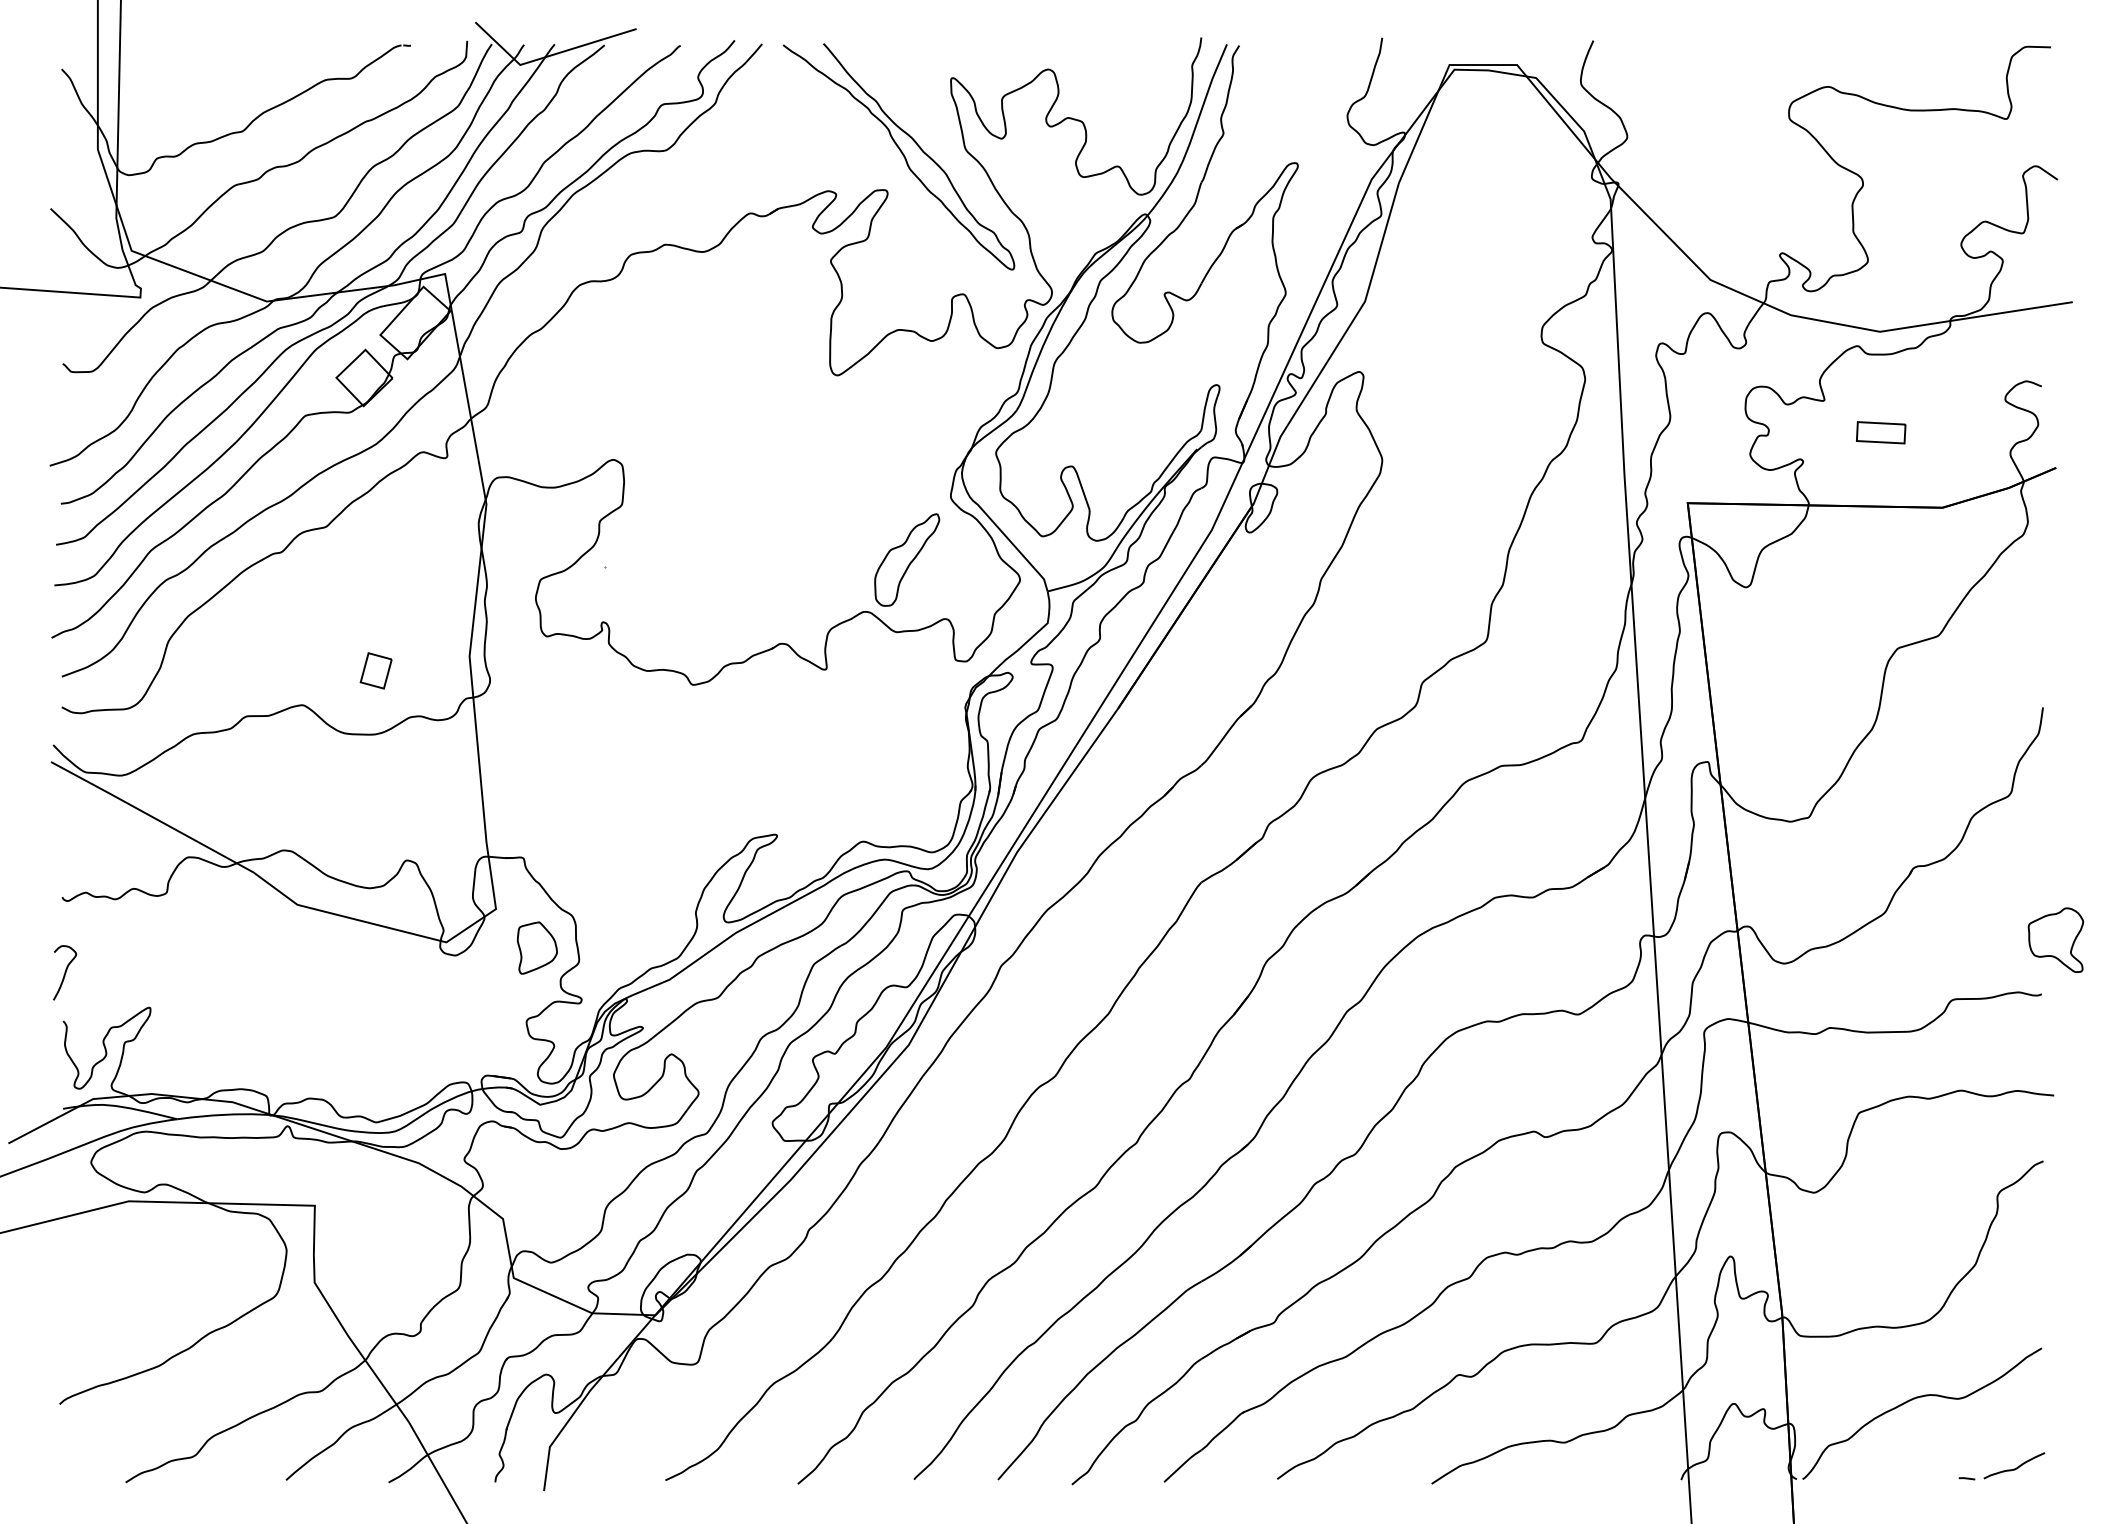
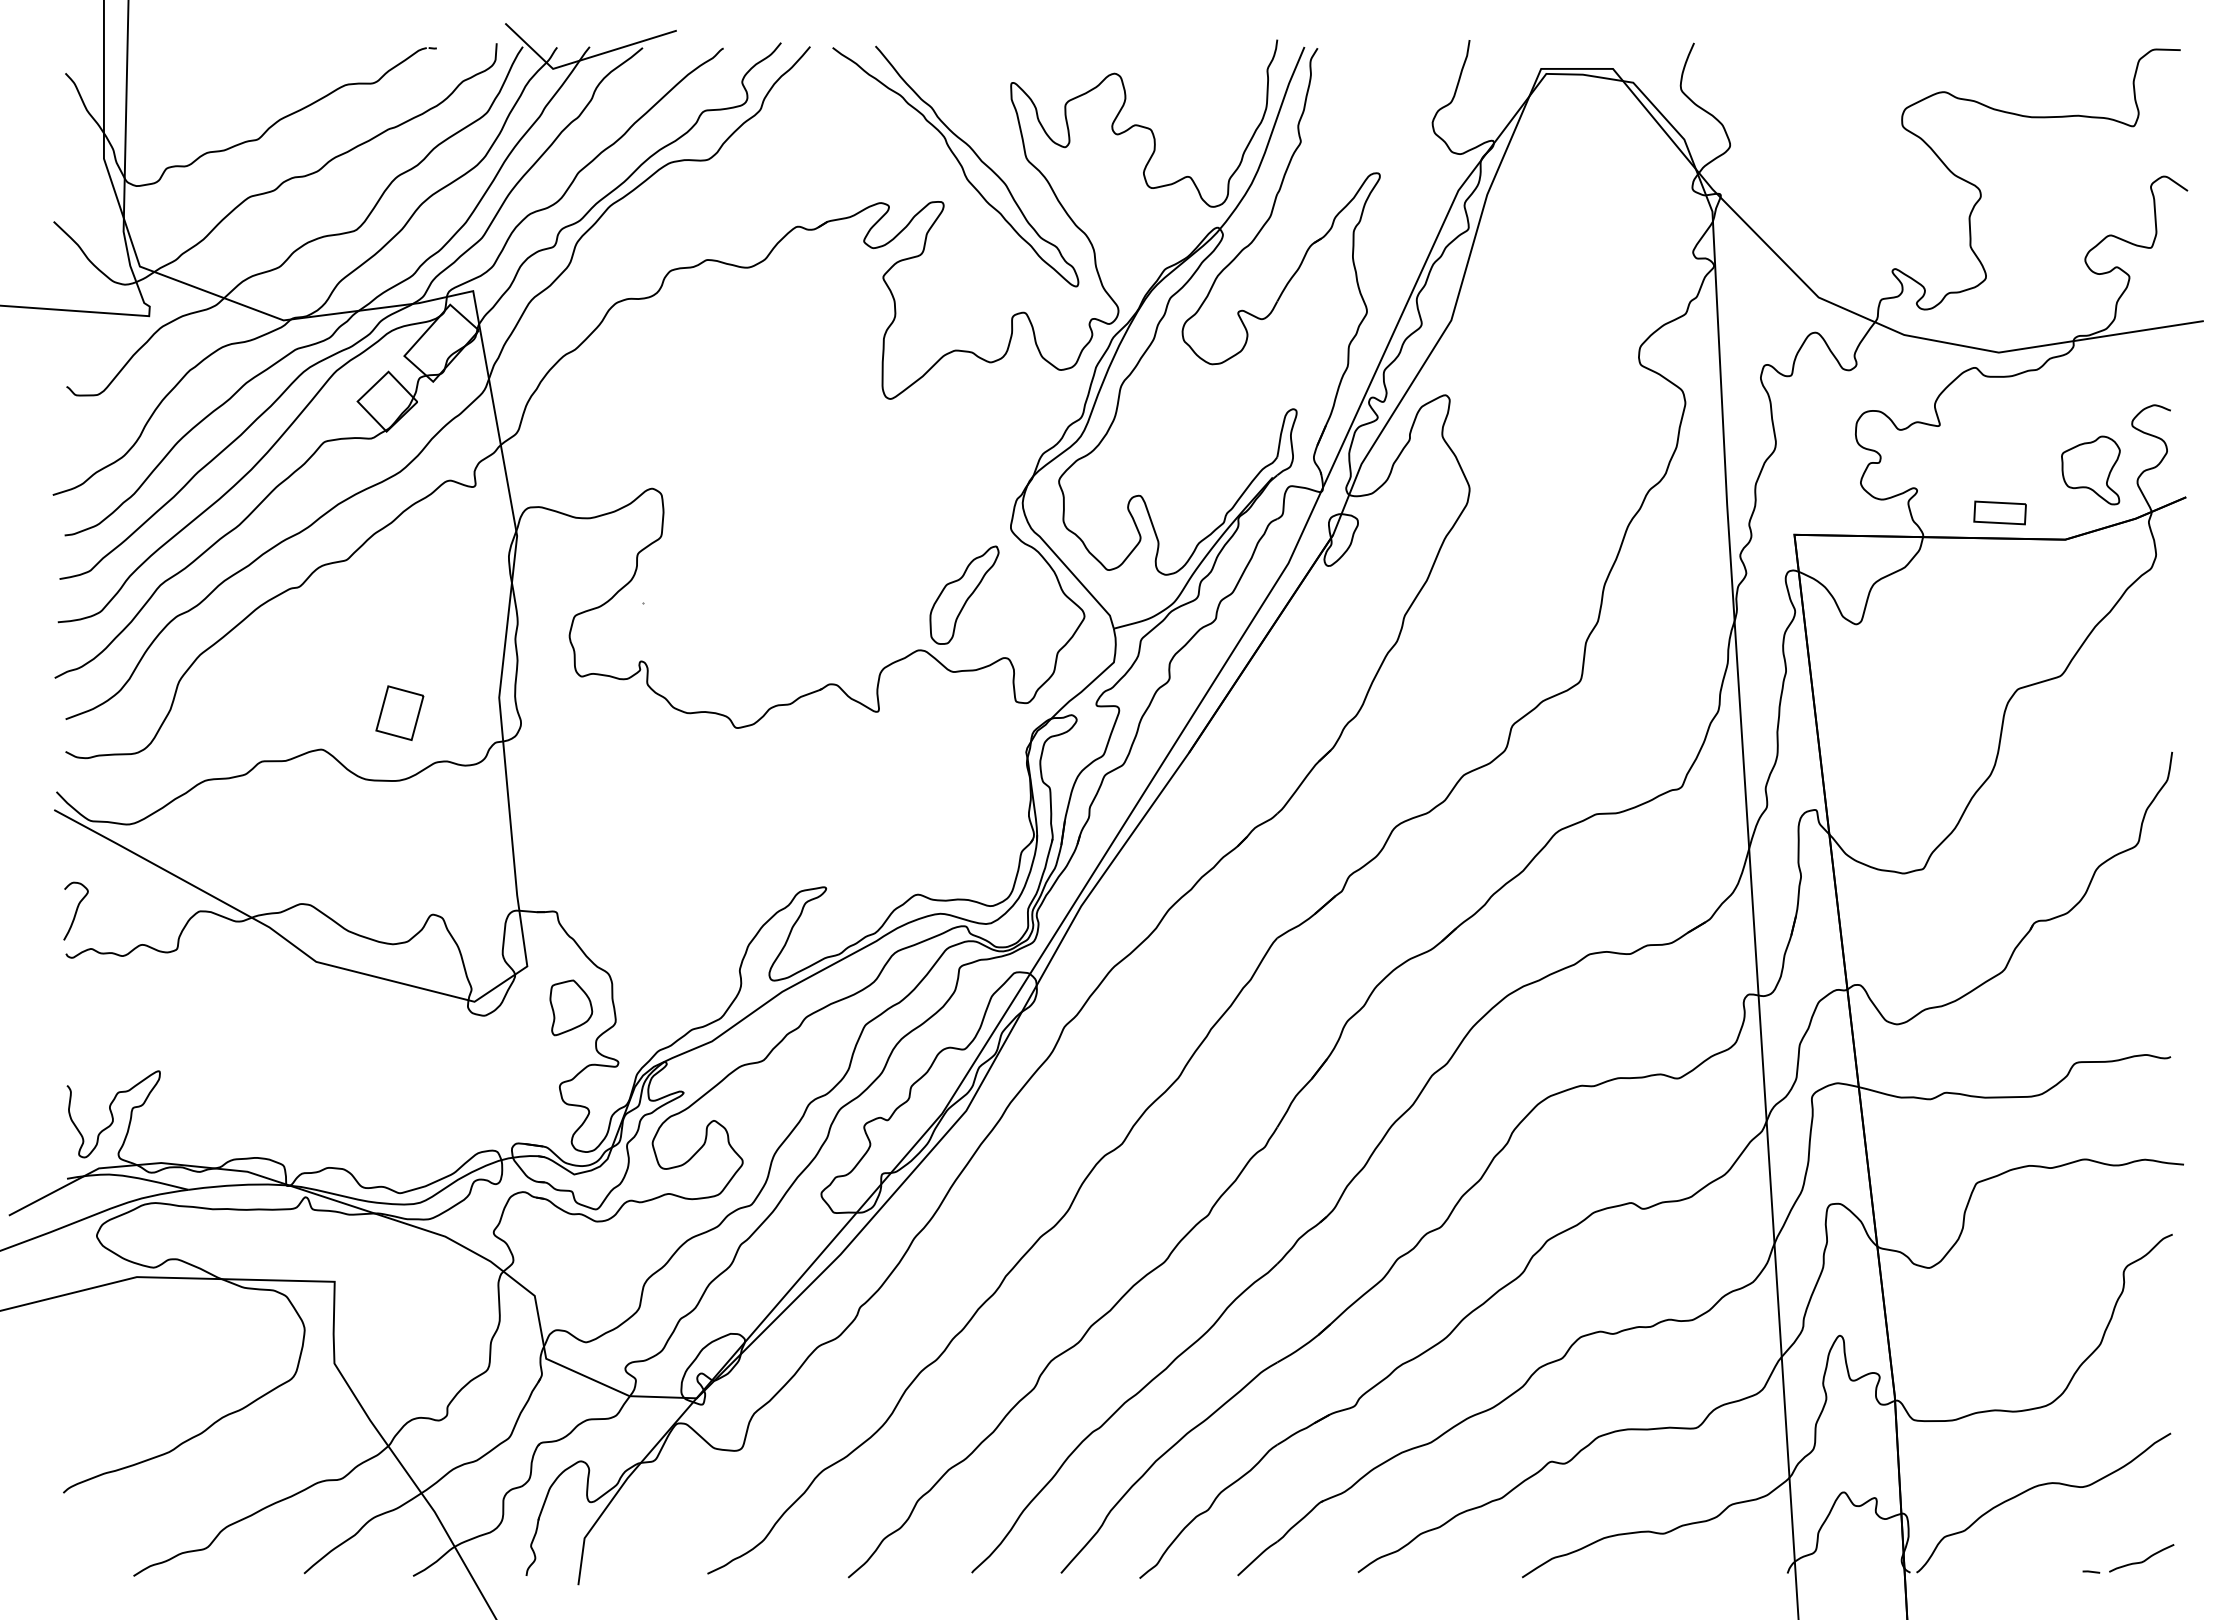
part: (1880, 432) -> (1999, 512), moved
part: (375, 670) -> (399, 712), size x1.43
part: (2055, 940) -> (2090, 470), moved
curve: (64, 972) -> (75, 910), moved

